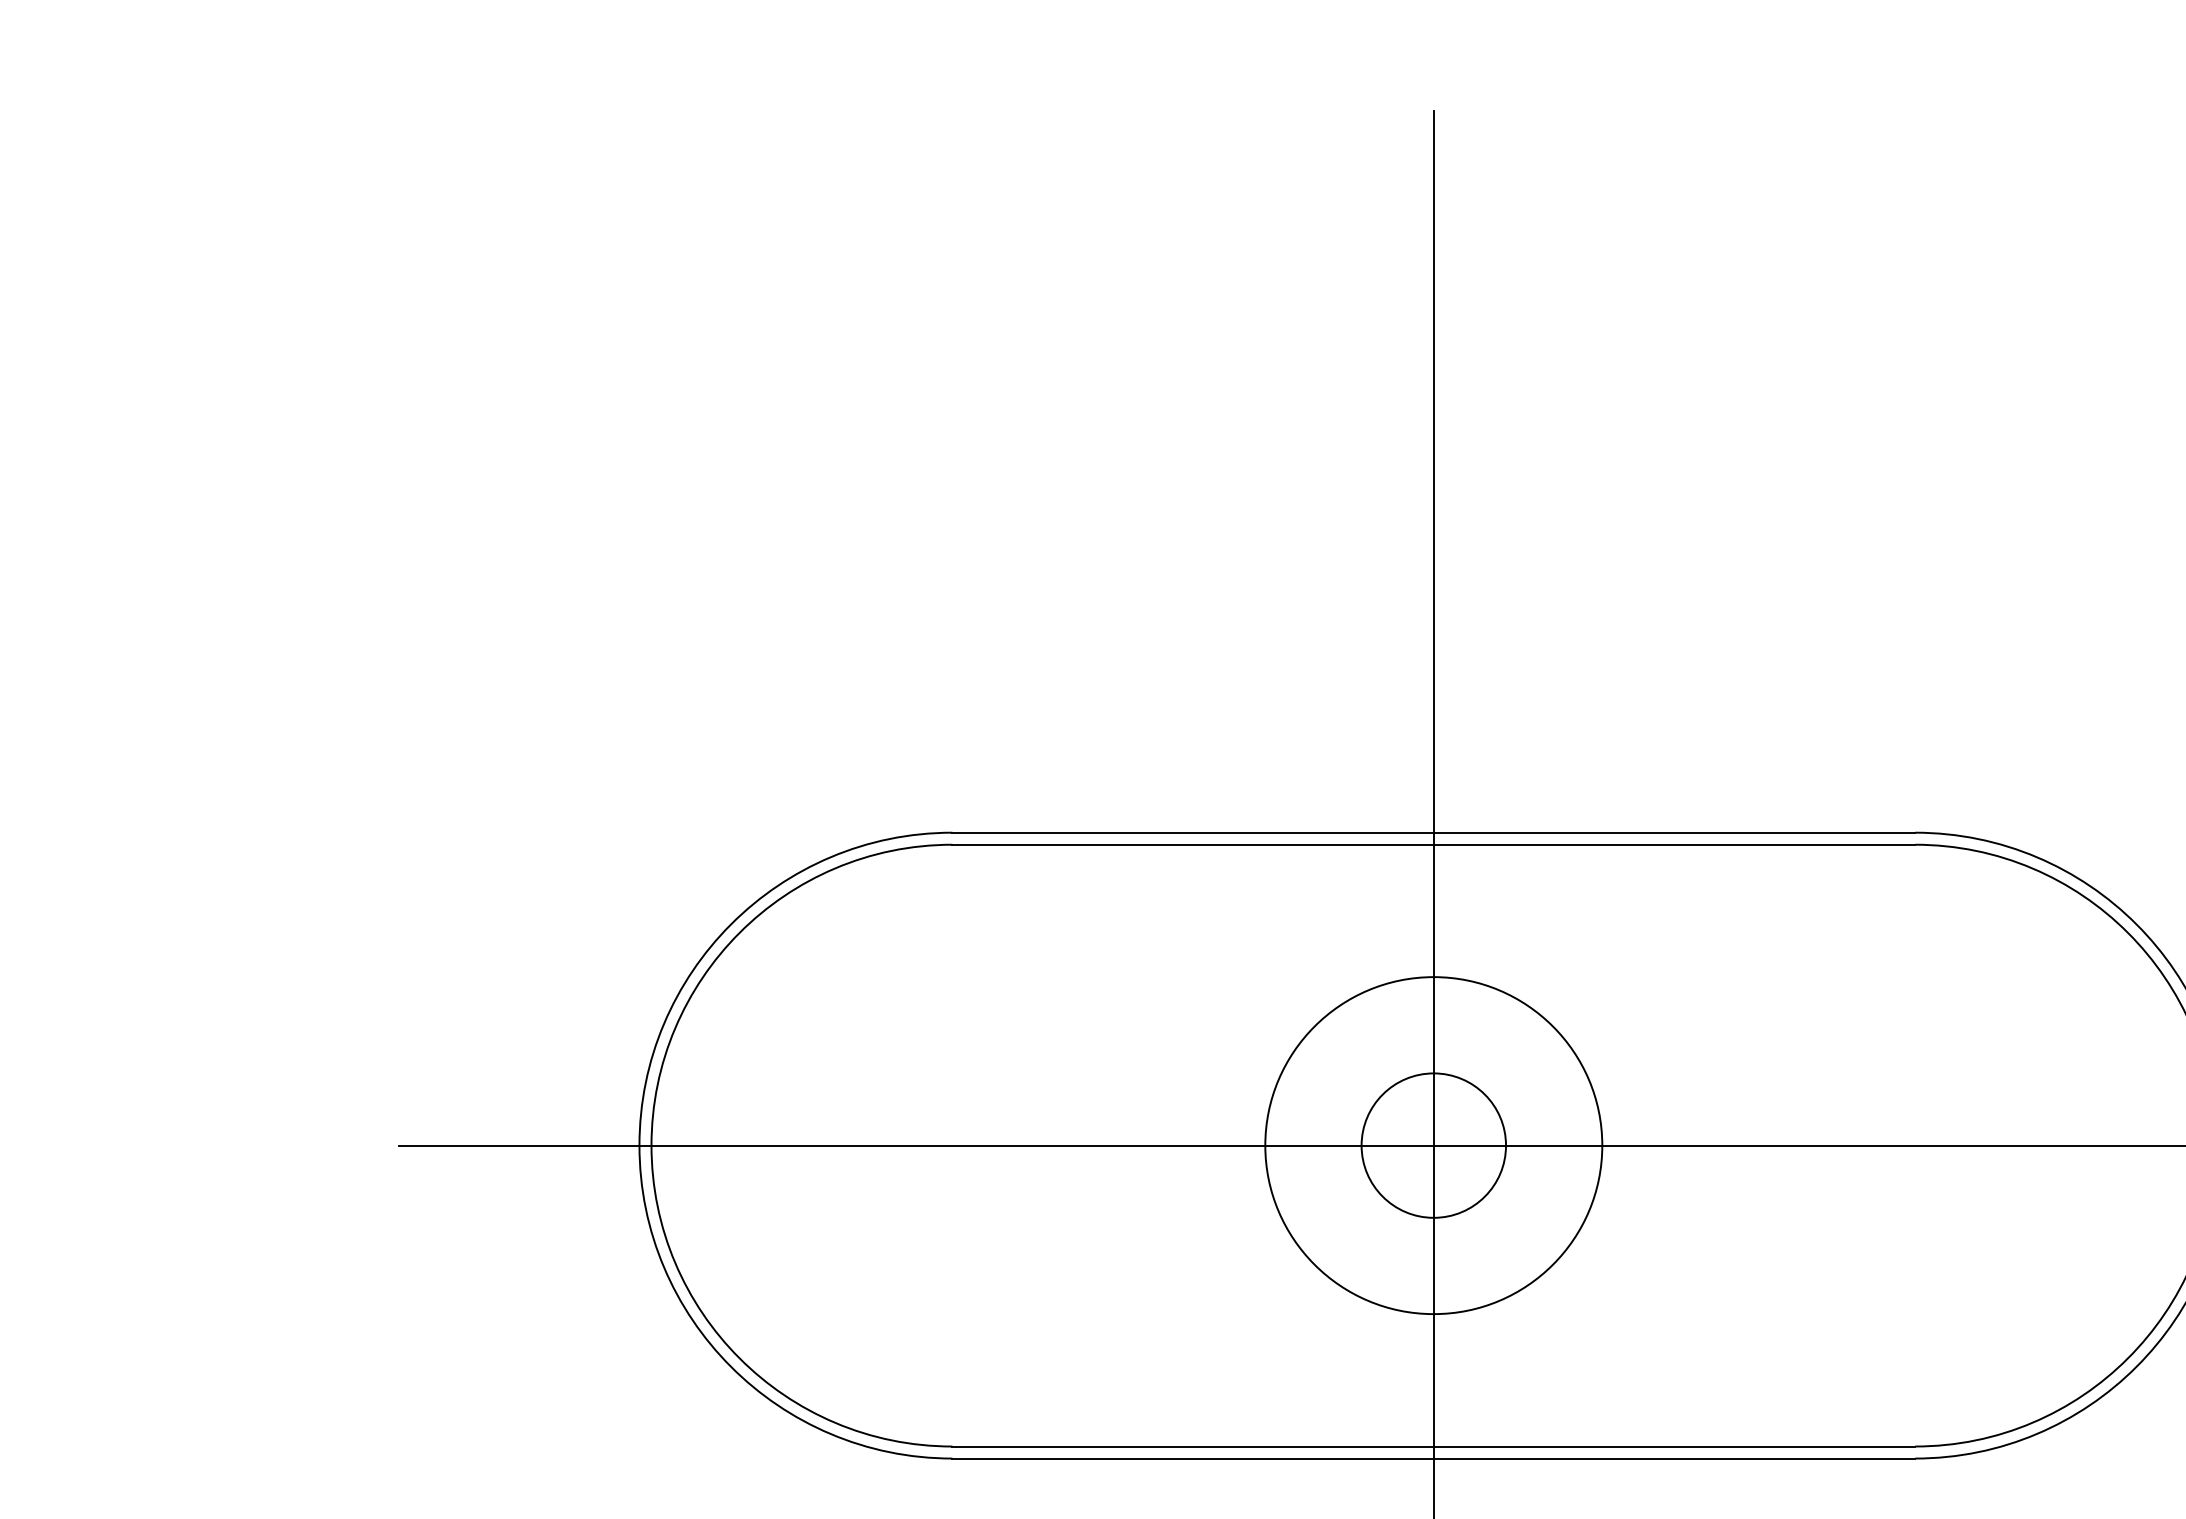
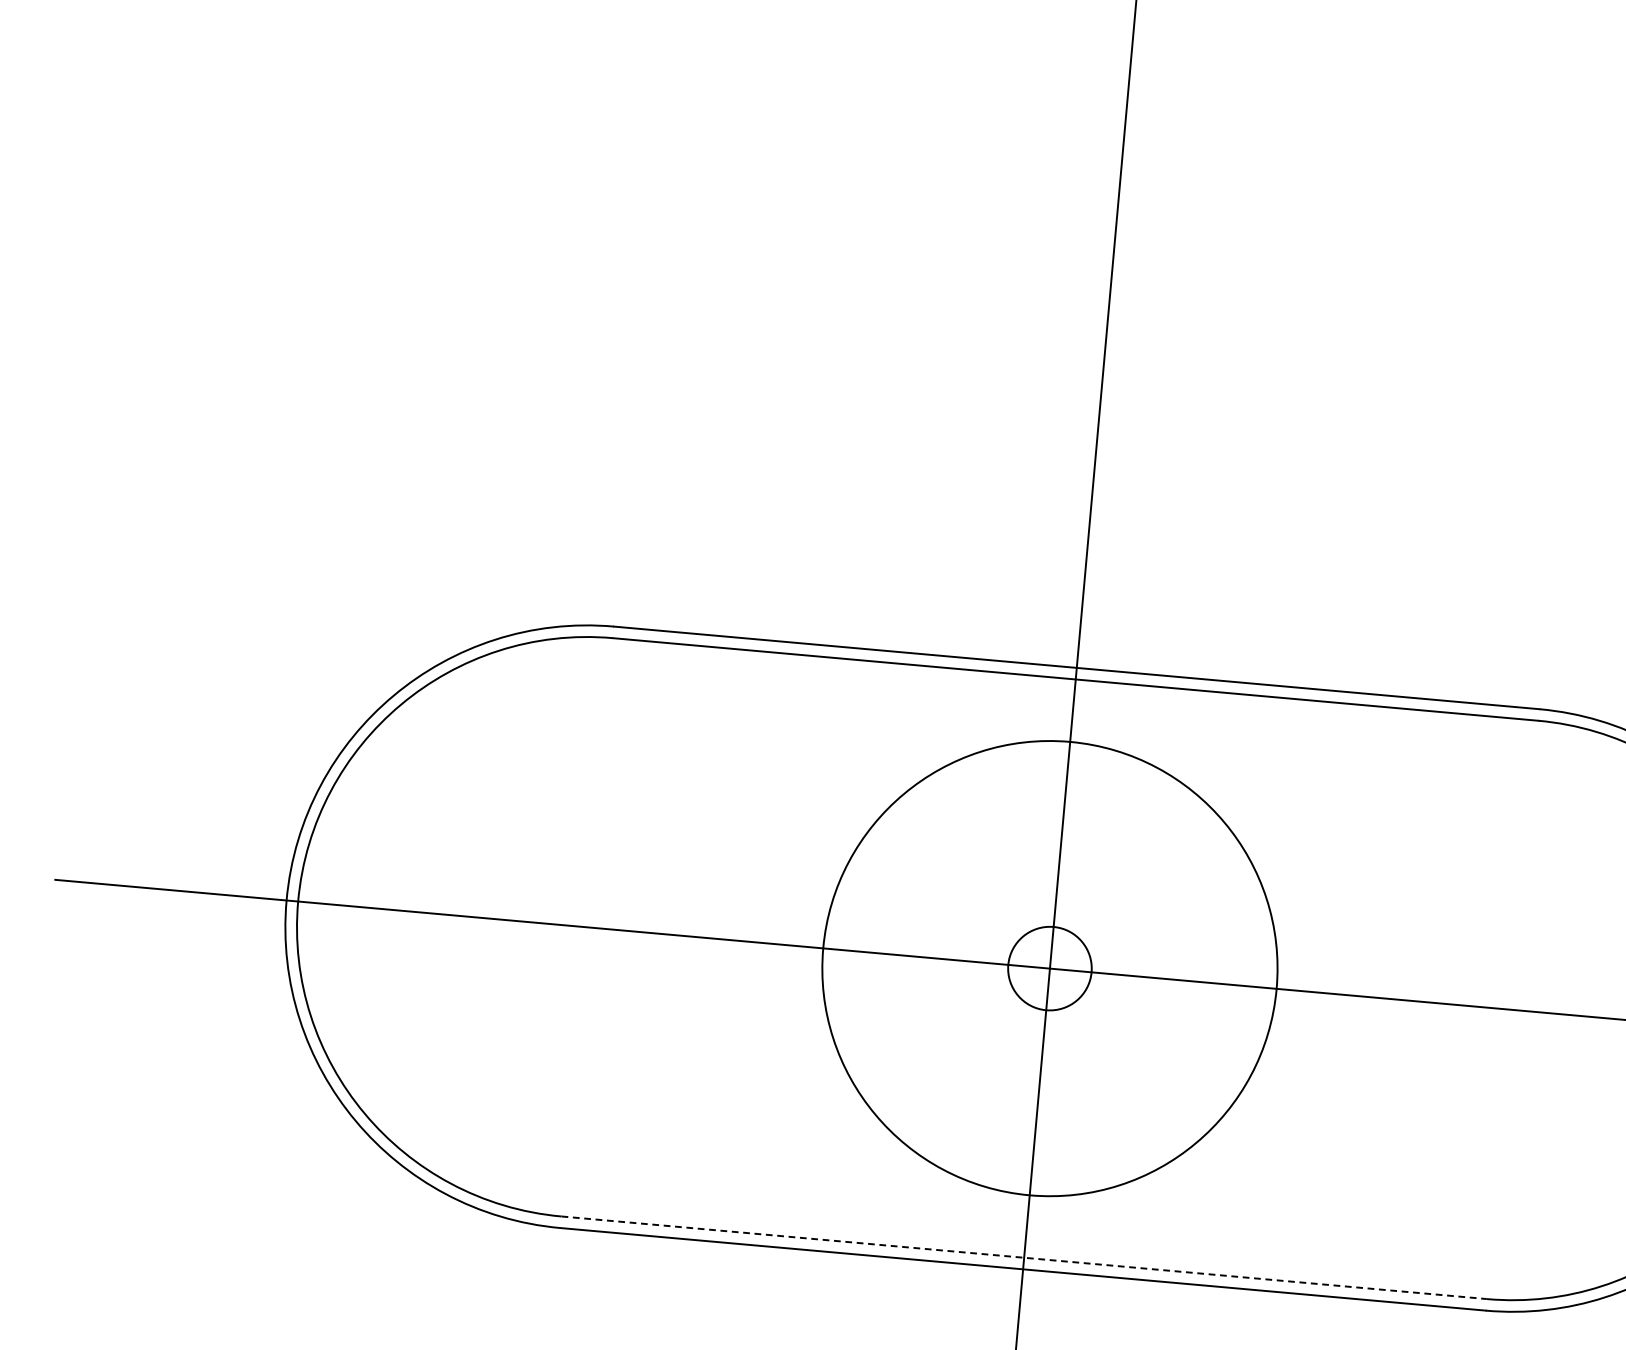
circle: (1433, 1145) -> (1049, 968), size x0.6
circle: (1433, 1145) -> (1049, 968), size x1.4
line: (1434, 1446) -> (1024, 1257), solid -> dashed

